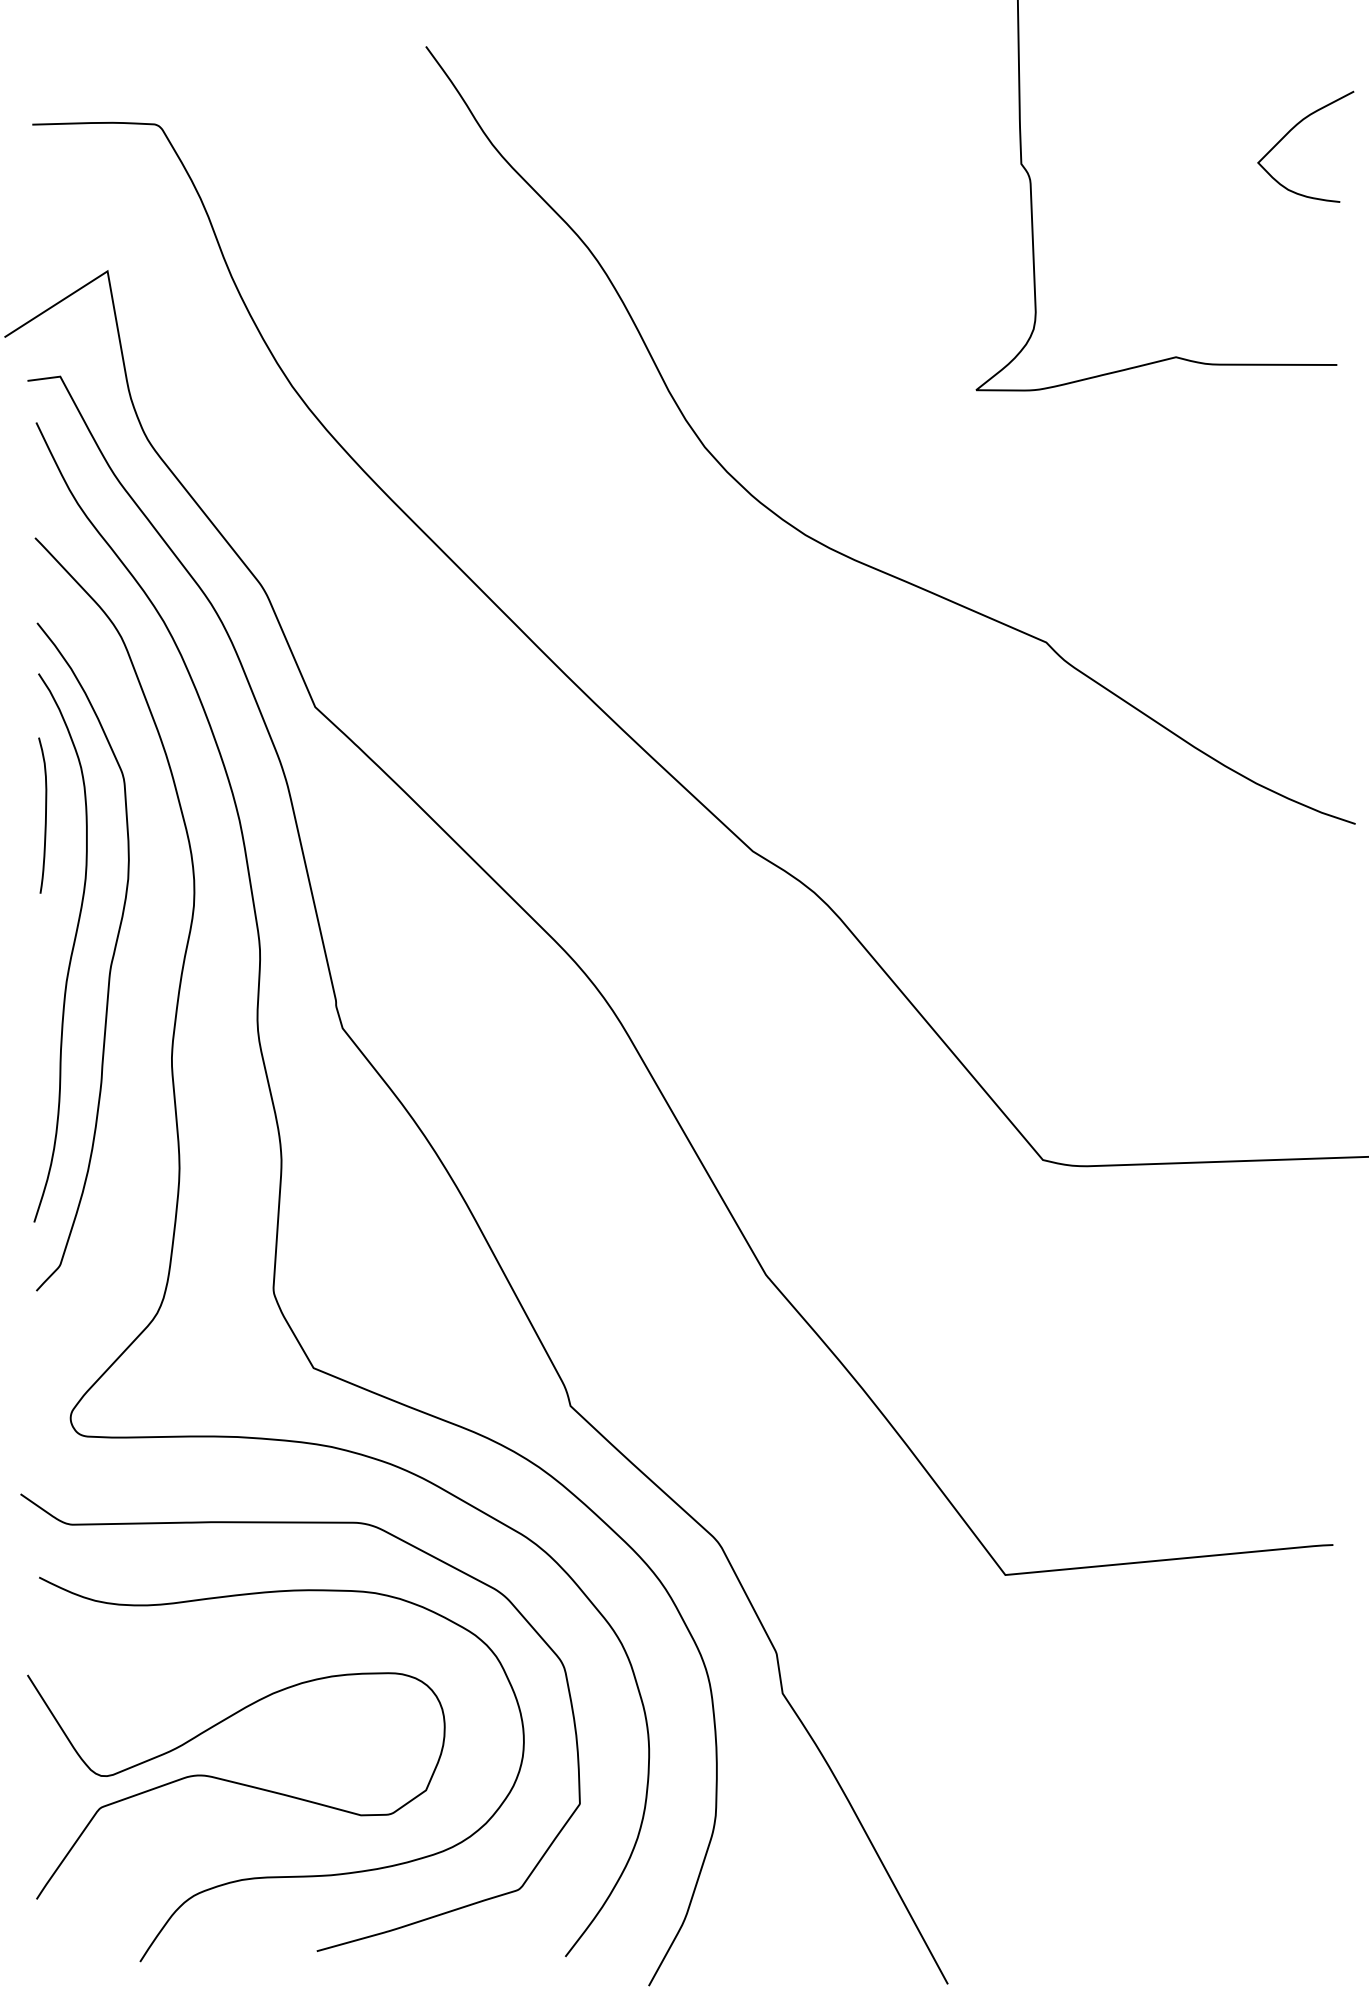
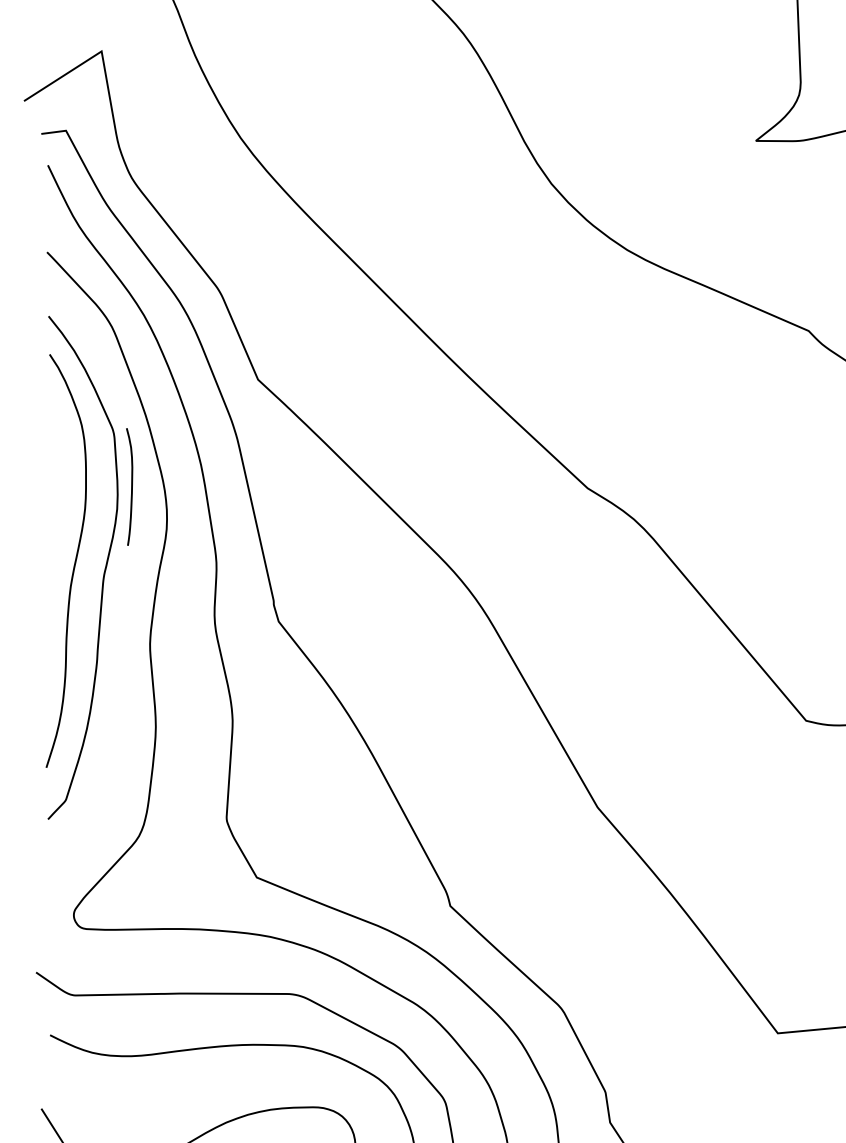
curve: (45, 815) -> (131, 486), moved

